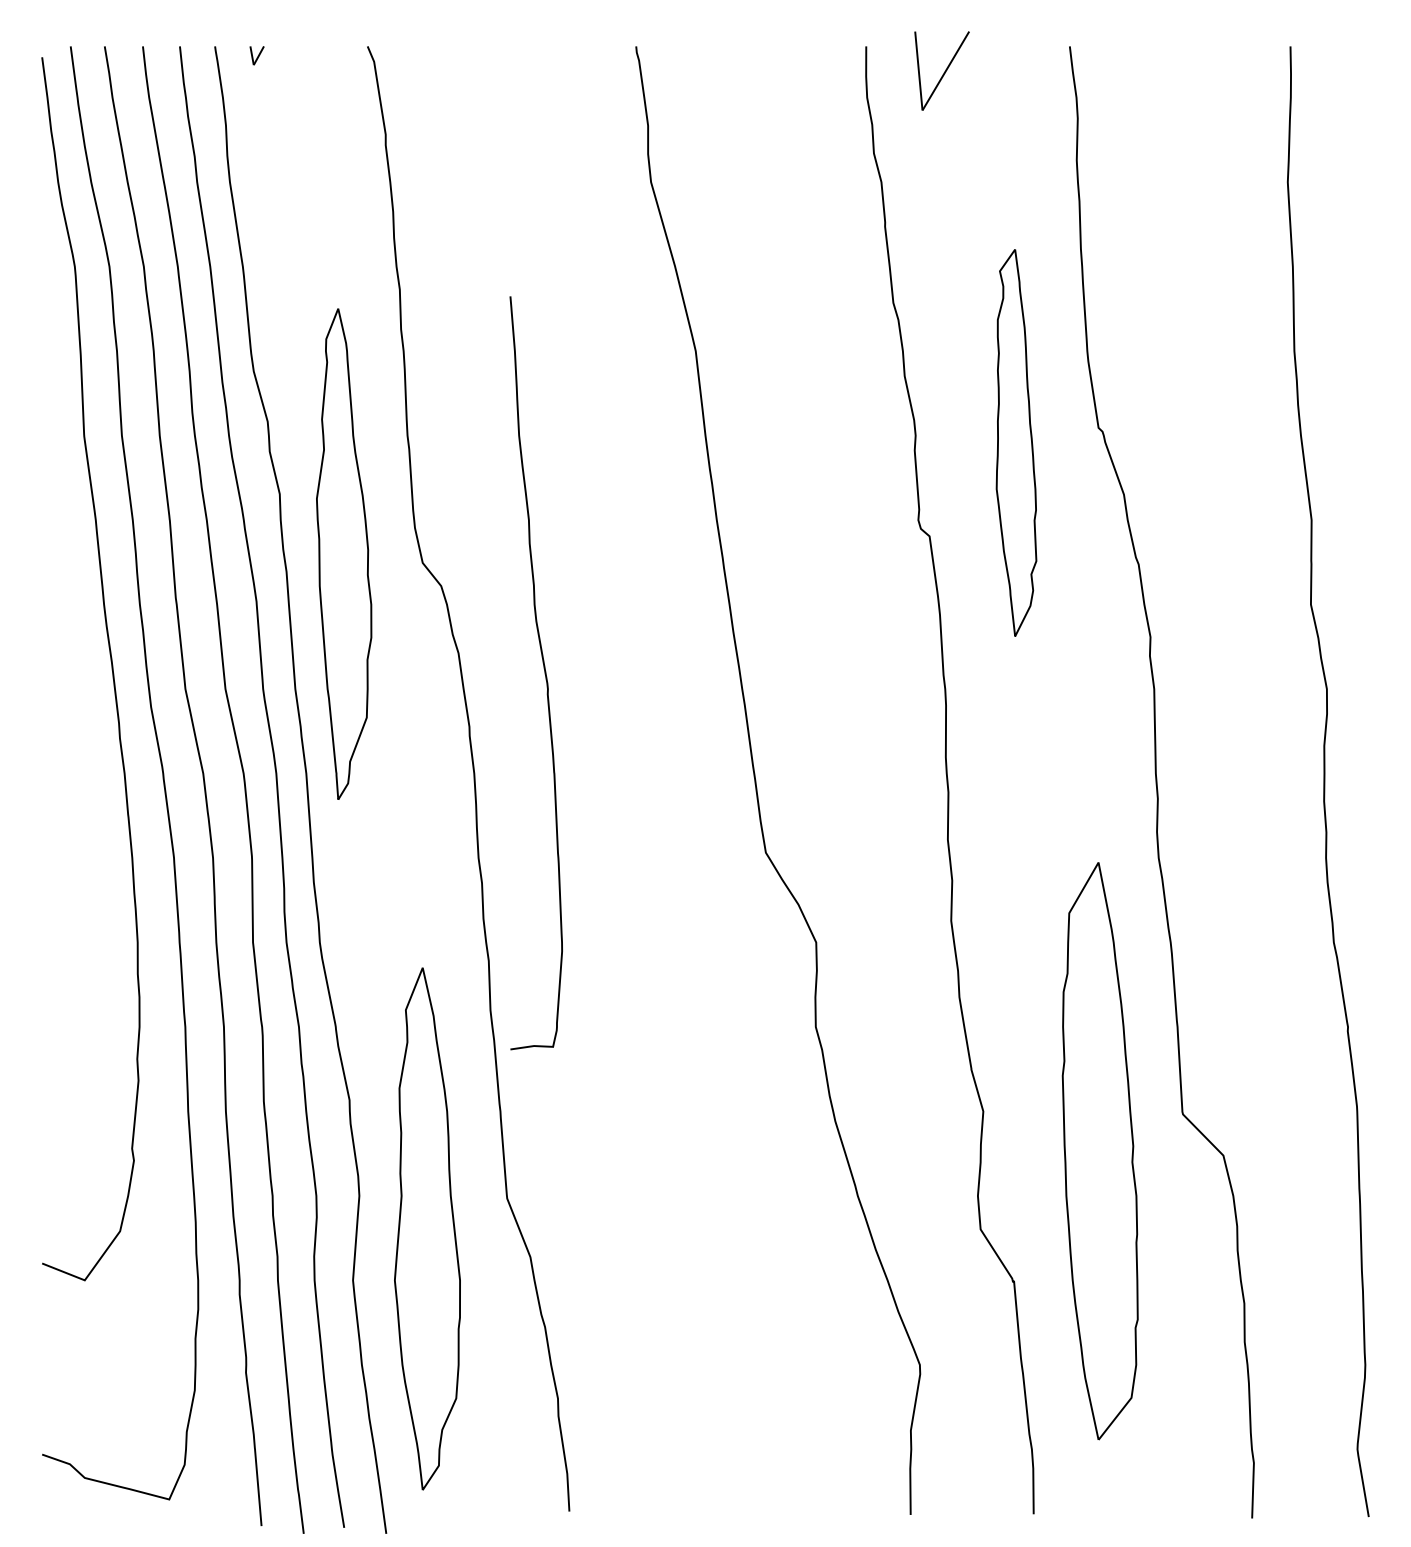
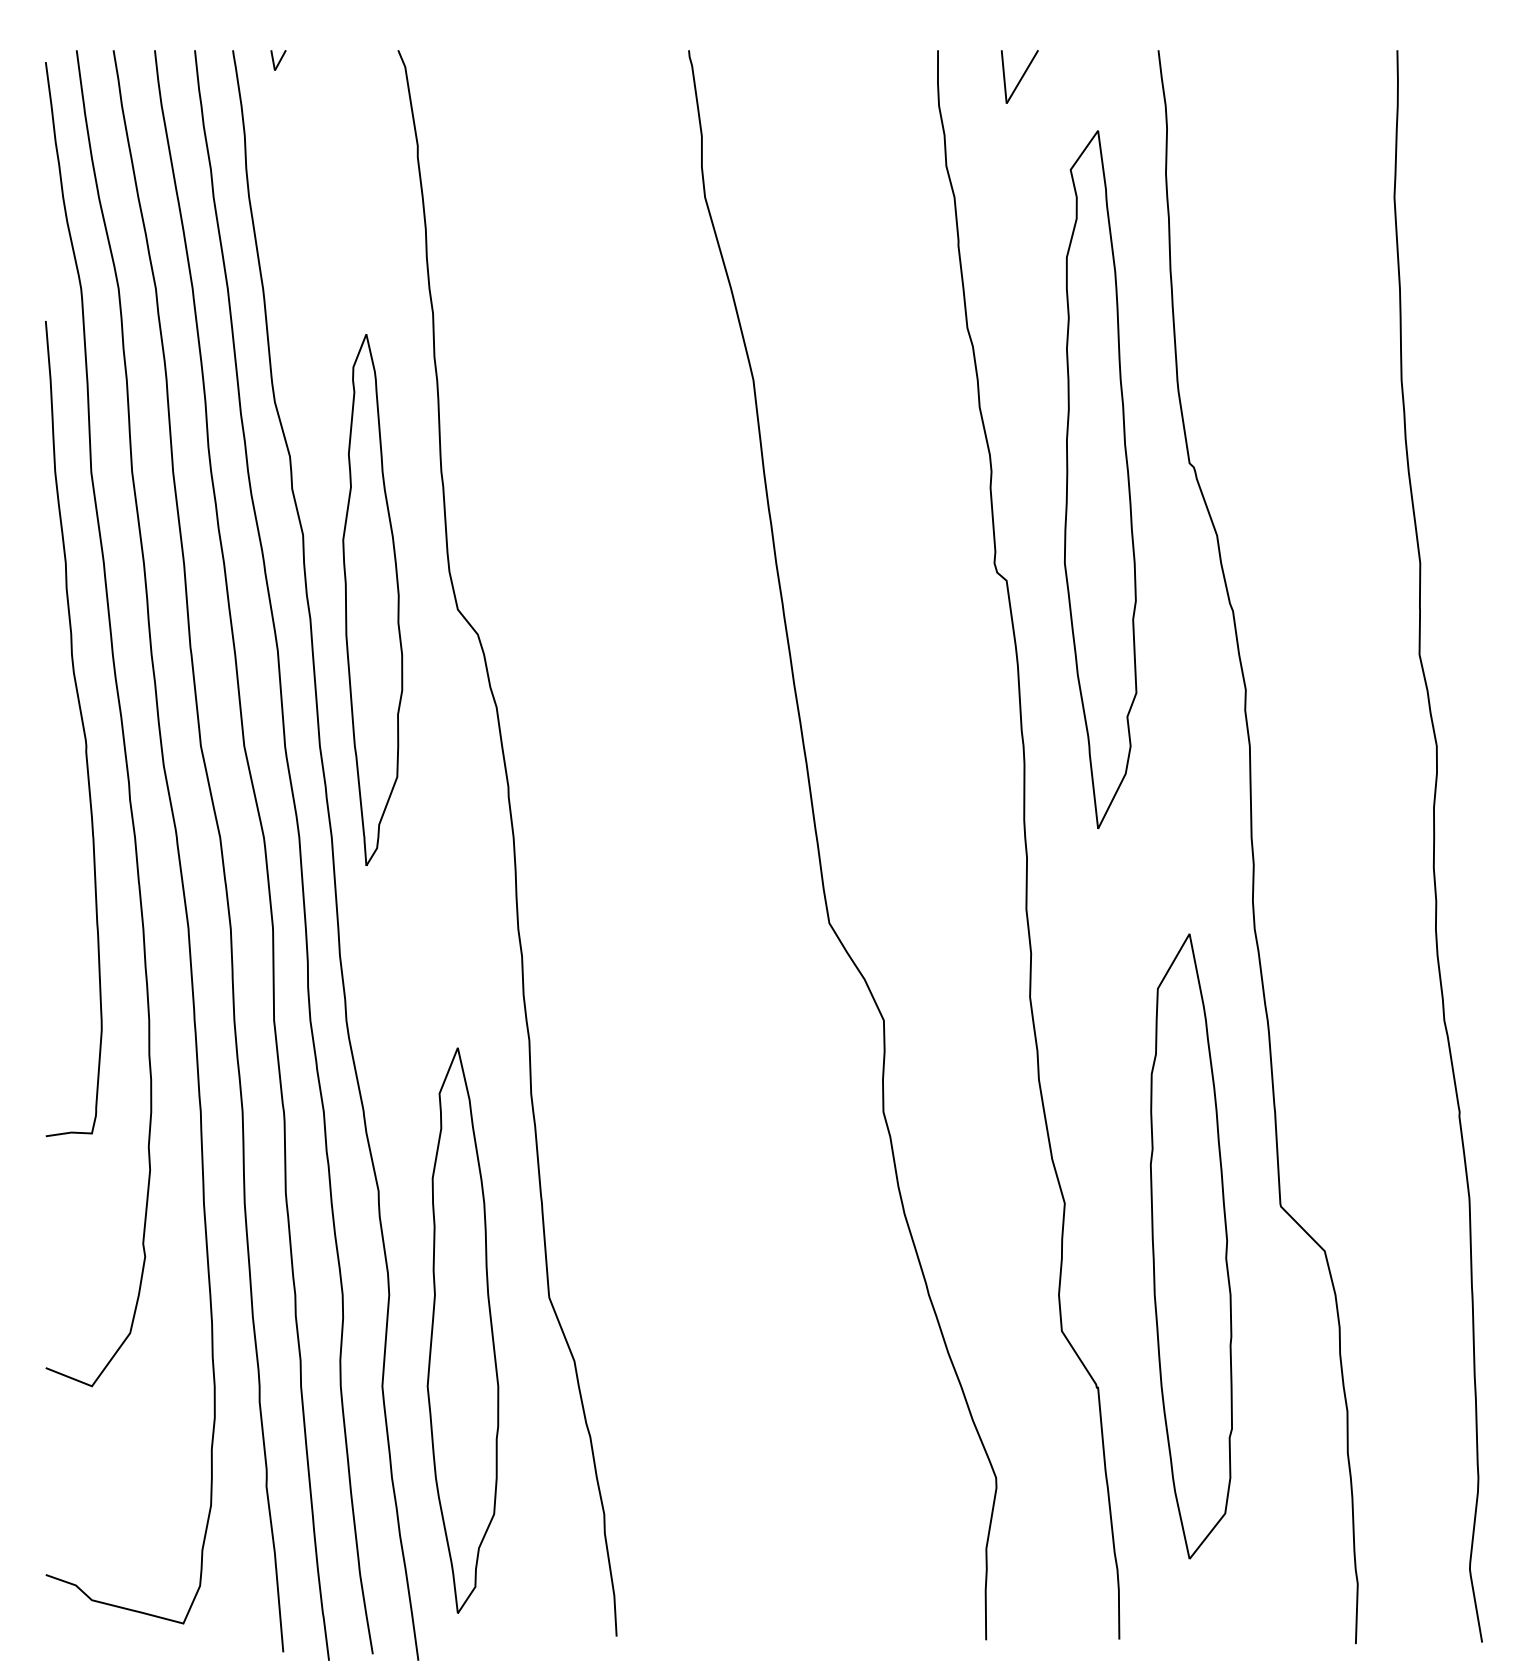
part: (941, 70) -> (1019, 76), size x0.62
part: (1016, 442) -> (1100, 479), size x1.67
curve: (544, 672) -> (82, 728), moved

